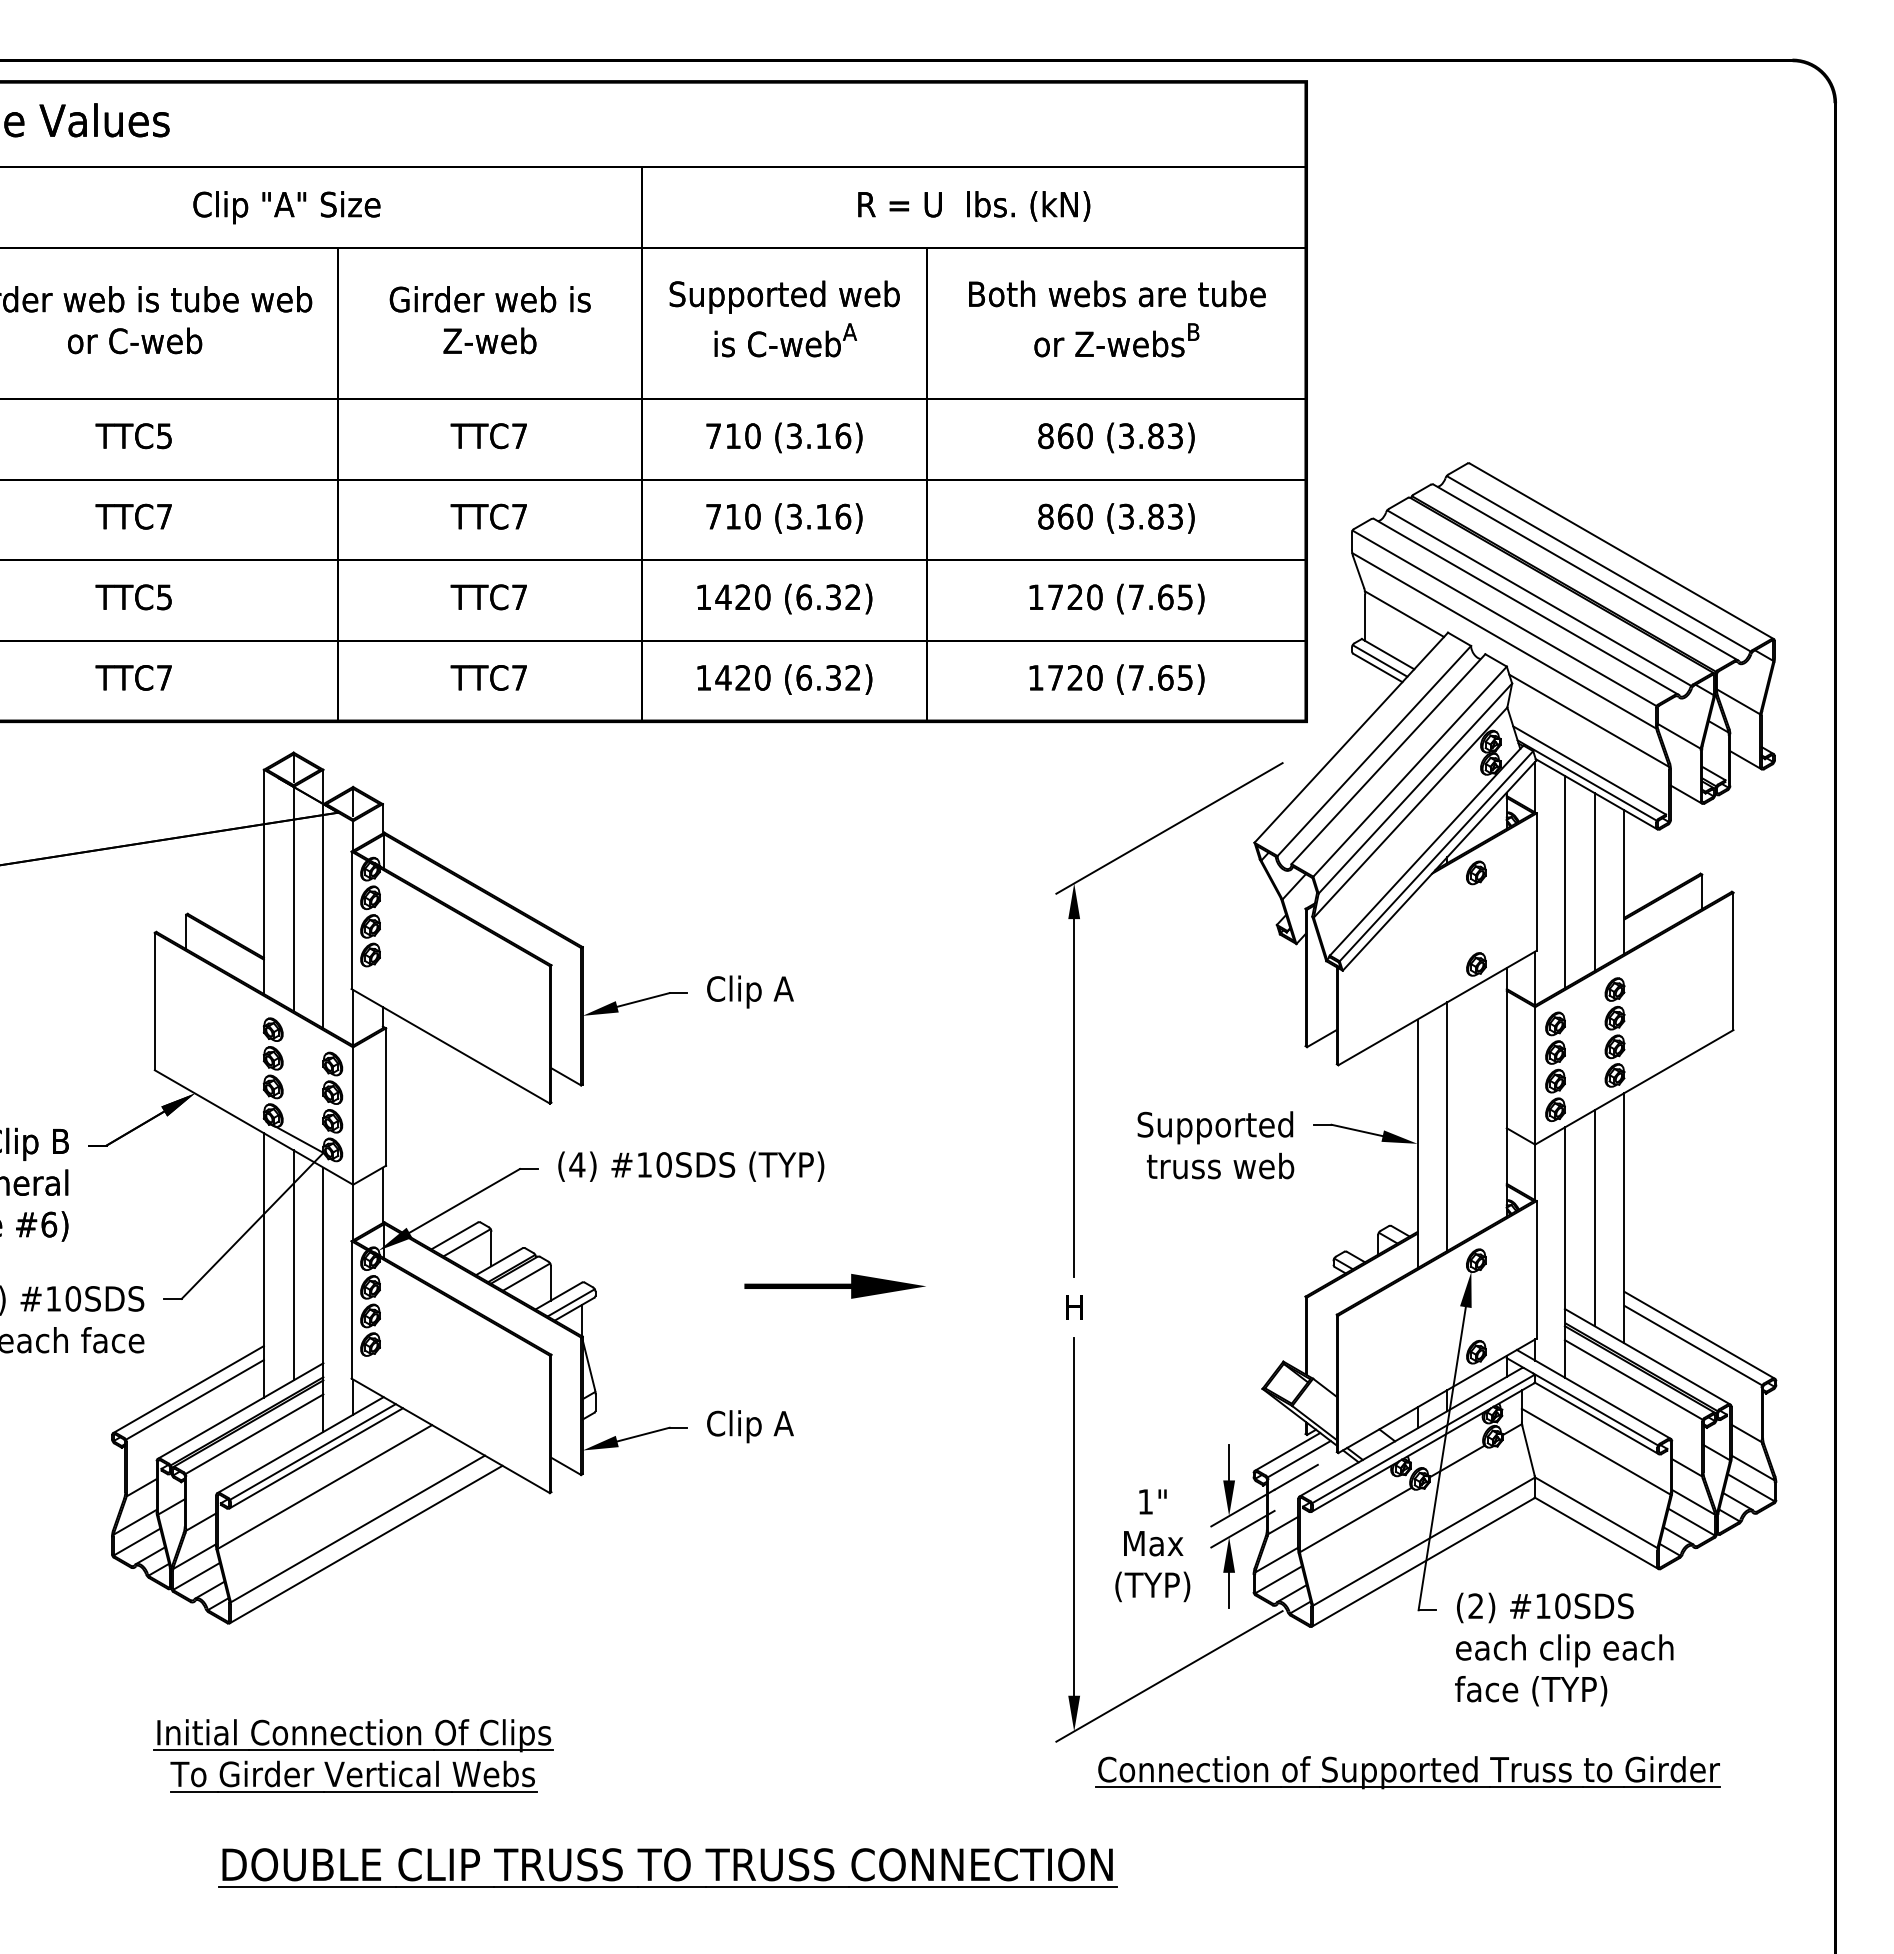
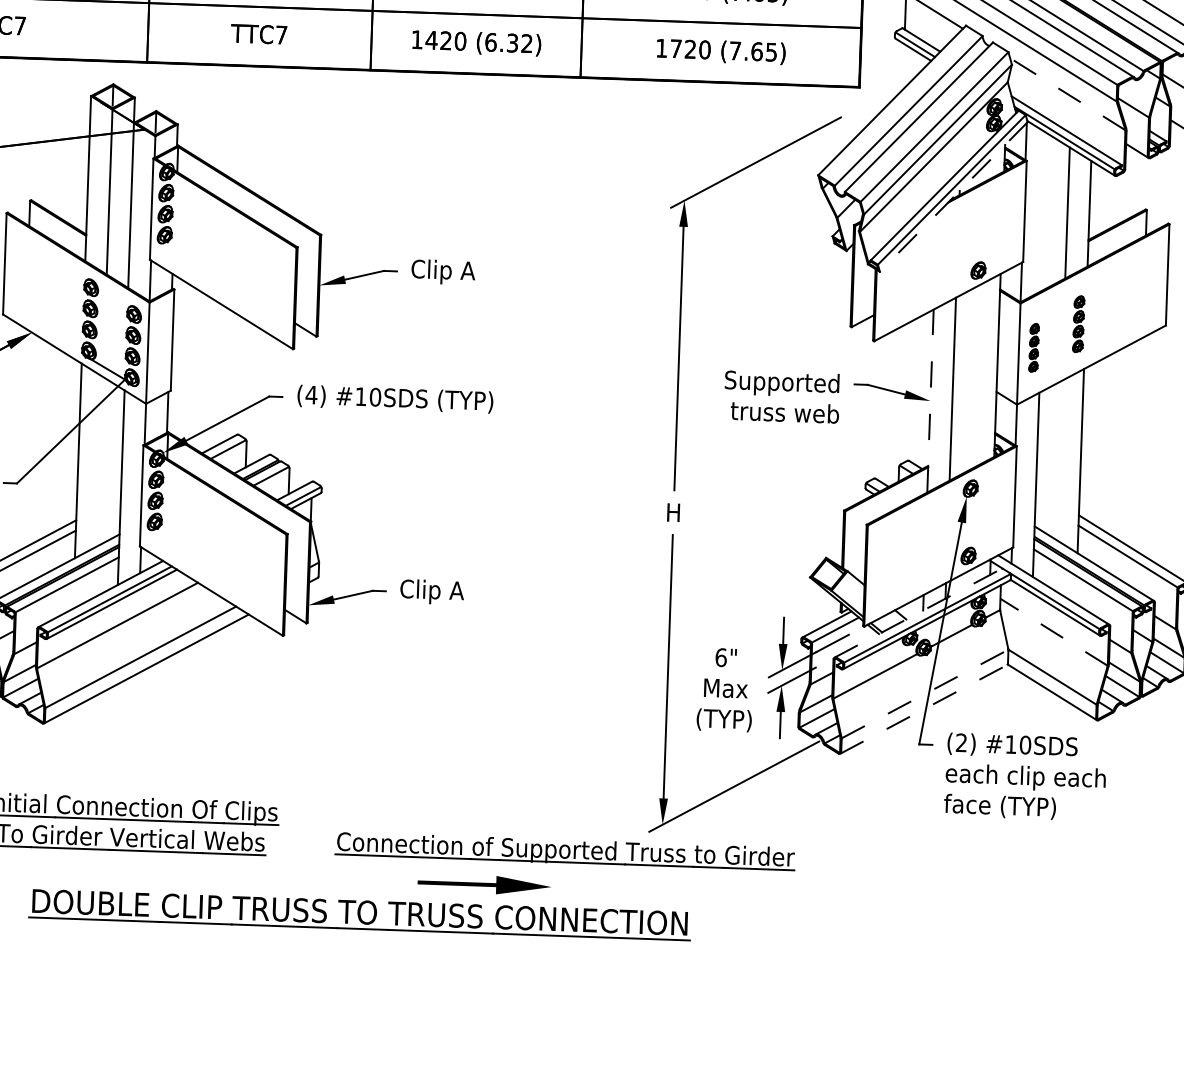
line: (1588, 720) -> (1067, 93), solid -> dashed
line: (1439, 865) -> (953, 196), solid -> dashed
part: (1476, 872) -> (980, 202), removed
line: (1564, 881) -> (1045, 211), removed
part: (1614, 1032) -> (1078, 324), size x0.7
part: (1555, 1066) -> (1033, 347), size x0.6
line: (1417, 1143) -> (930, 400), solid -> dashed
line: (1594, 1218) -> (1058, 460), removed
line: (293, 1265) -> (100, 461), removed
part: (834, 1286) -> (483, 884), moved
line: (1411, 1432) -> (918, 613), solid -> dashed
line: (1596, 1451) -> (1054, 632), solid -> dashed
text: (1145, 1501) -> (721, 657), 1" -> 6"
line: (1424, 1541) -> (925, 693), solid -> dashed
line: (1423, 1562) -> (924, 709), solid -> dashed
part: (1407, 1772) -> (564, 851), moved

